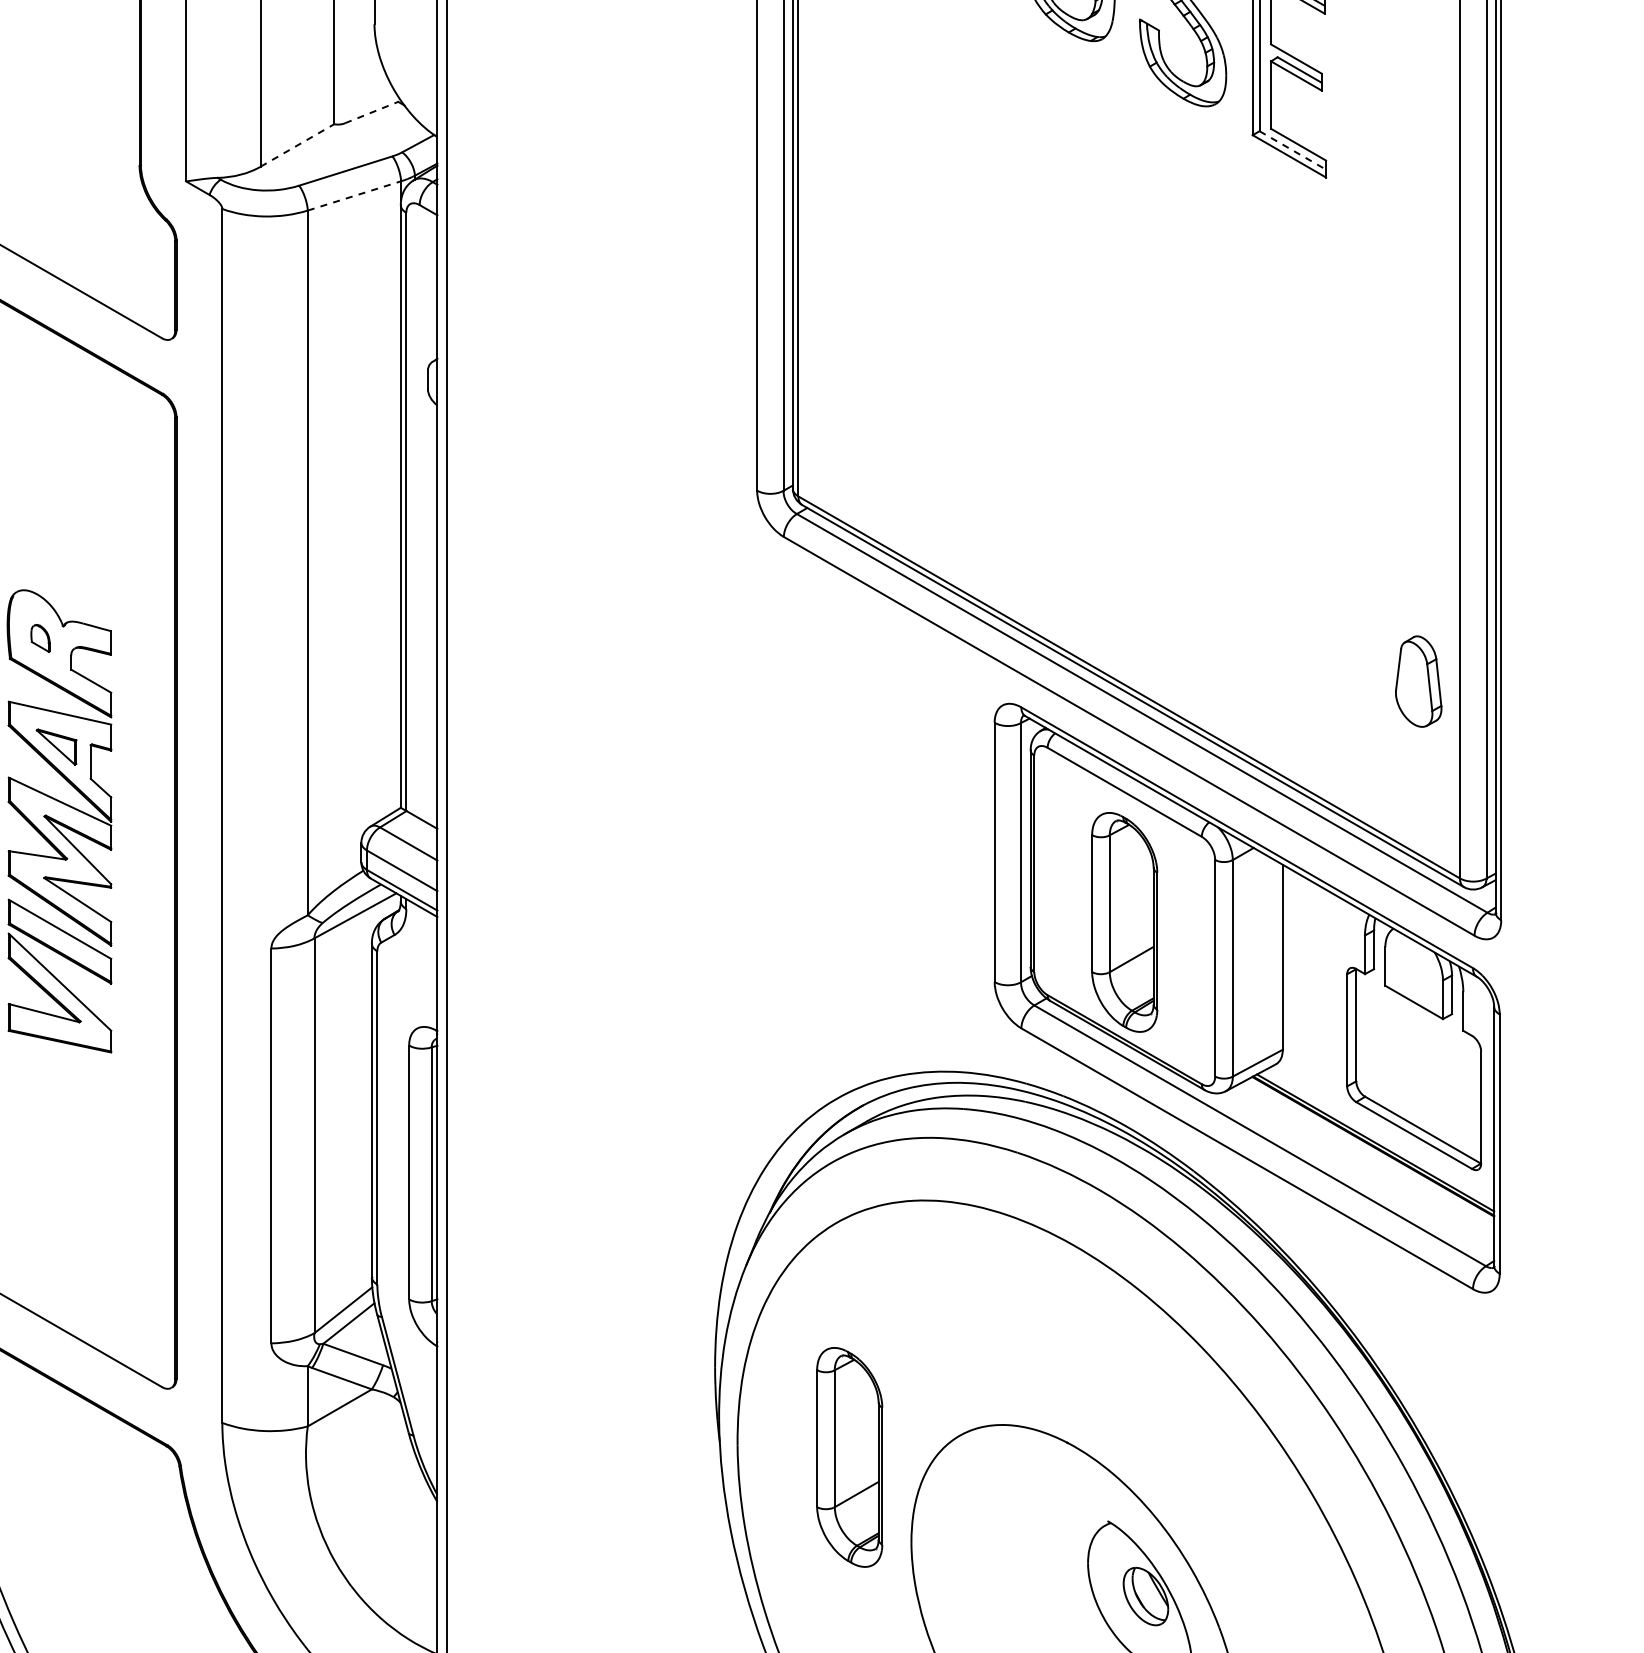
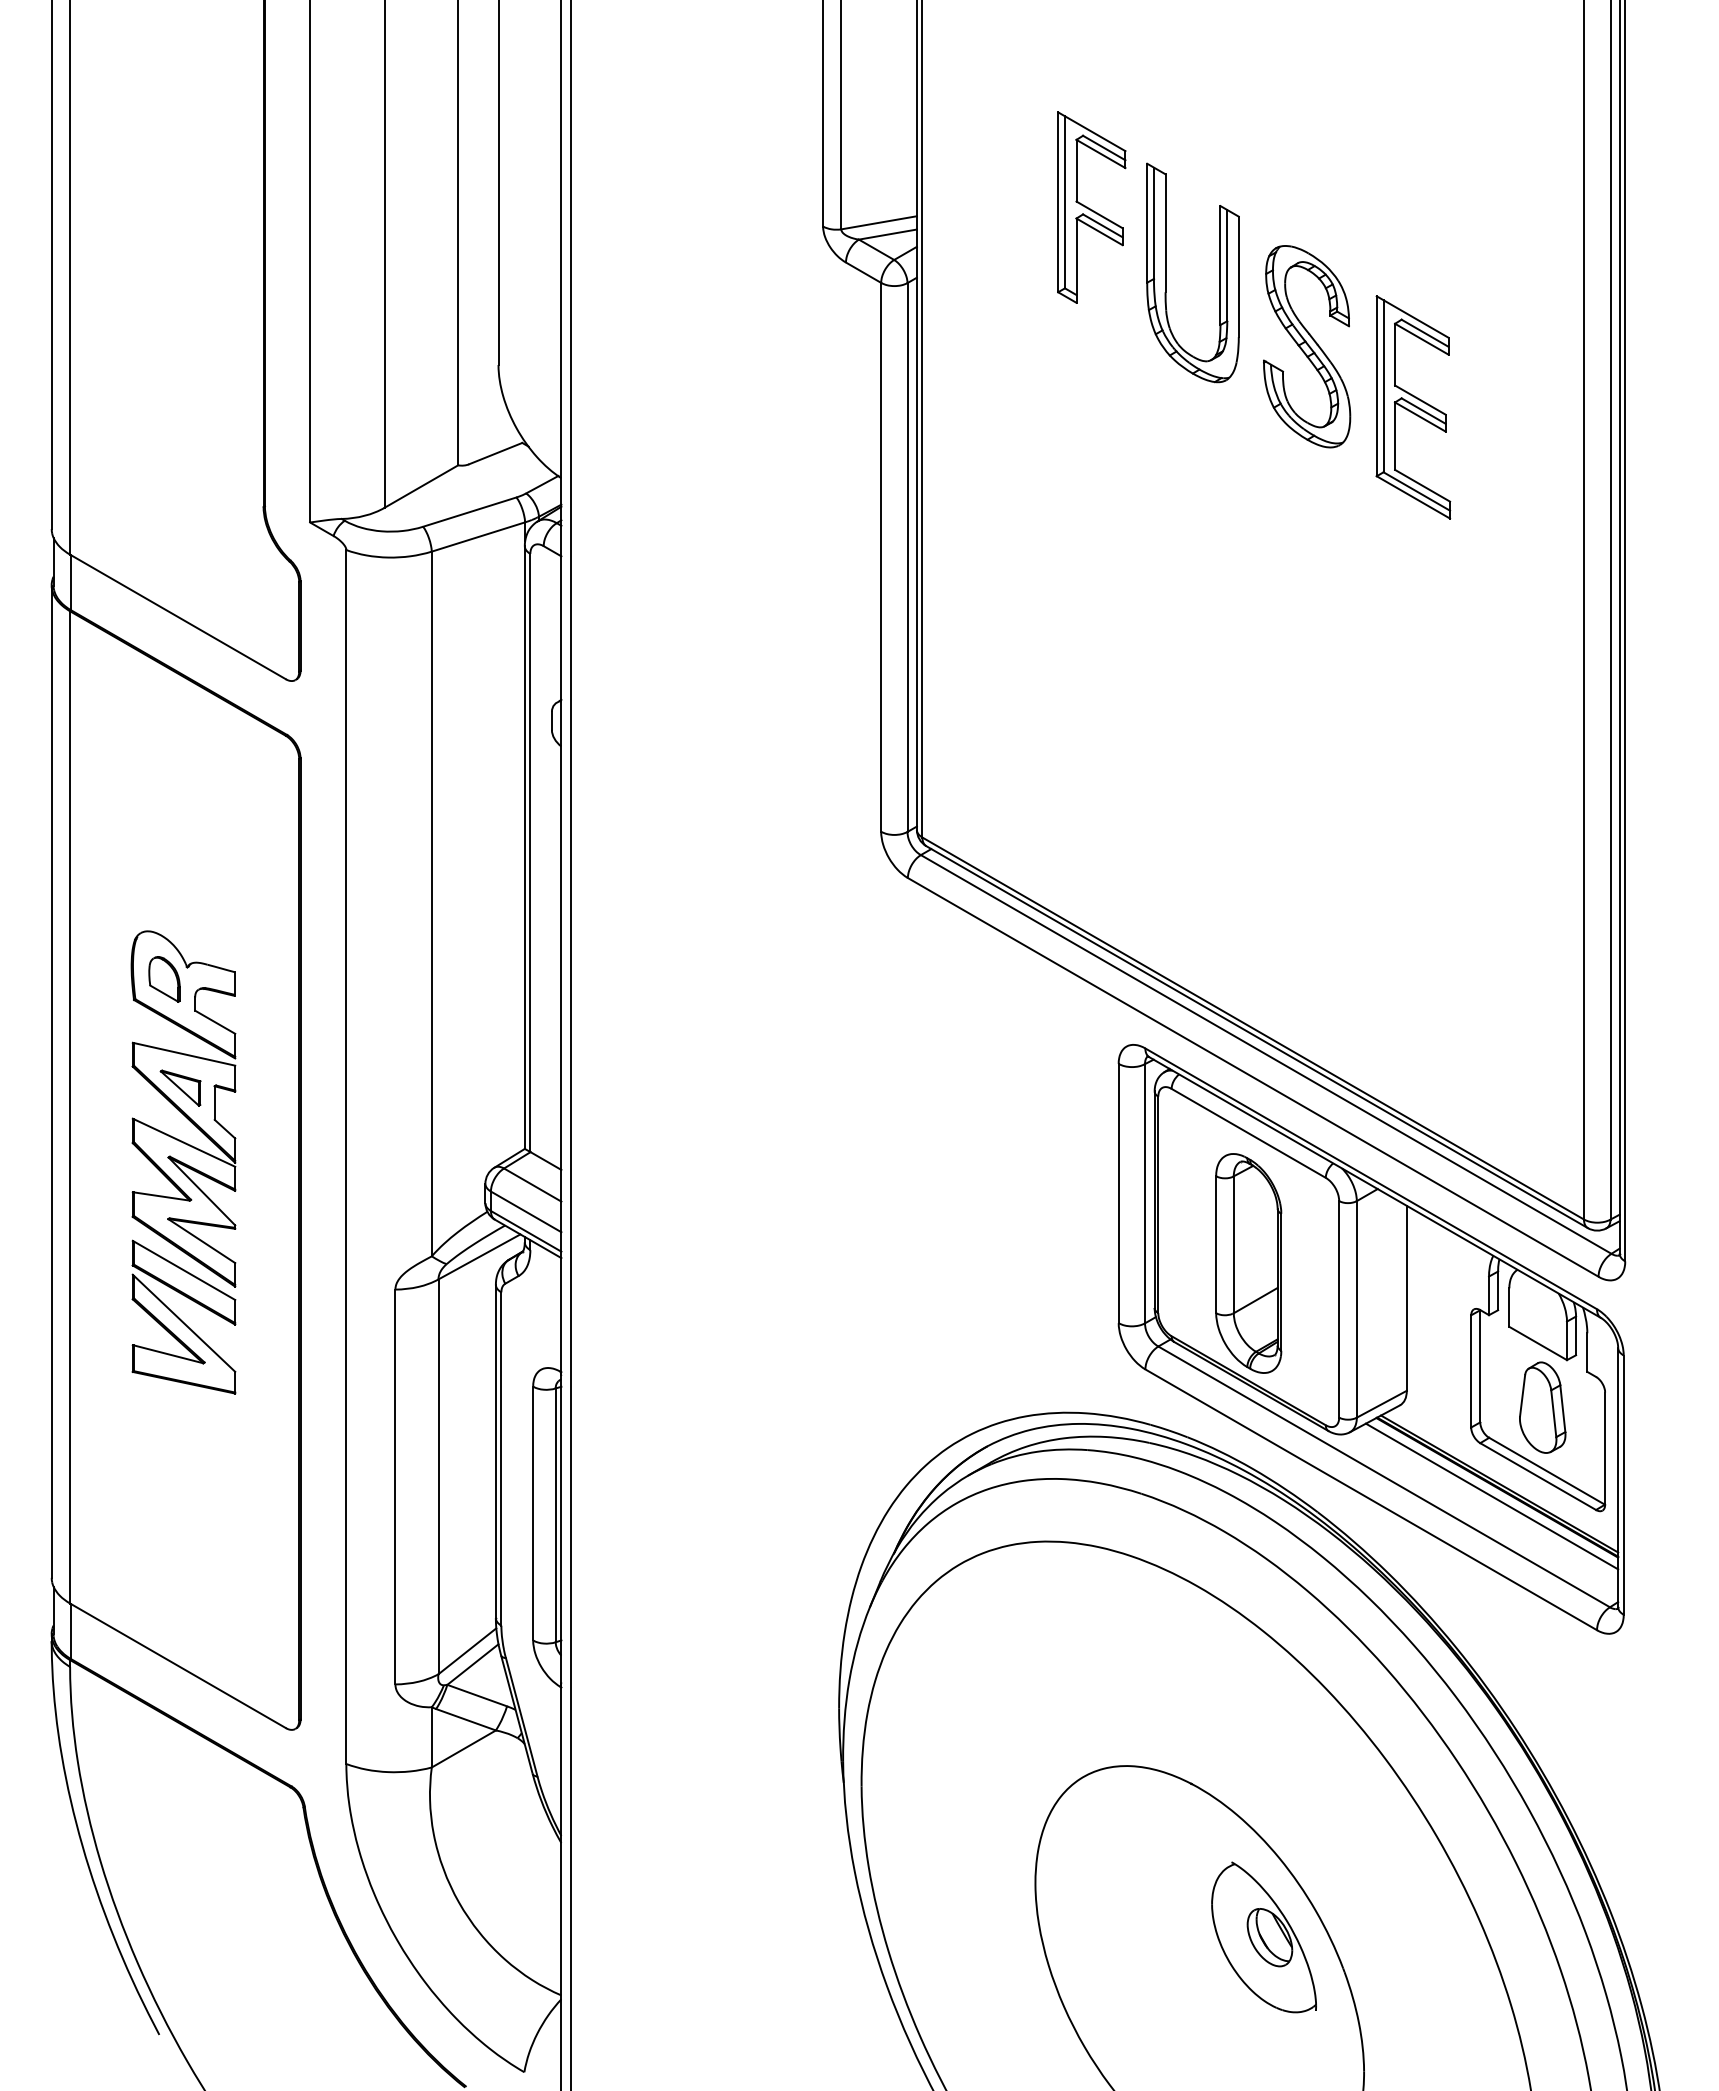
line: (371, 112) -> (495, 453), dashed -> solid
line: (297, 145) -> (421, 486), dashed -> solid
line: (1293, 150) -> (1417, 491), dashed -> solid
line: (354, 196) -> (478, 537), dashed -> solid
part: (40, 638) -> (164, 979), size x1.67
part: (1418, 681) -> (1542, 1407), moved
line: (1367, 1155) -> (1491, 1496), added
part: (849, 1457) -> (973, 1798), removed

